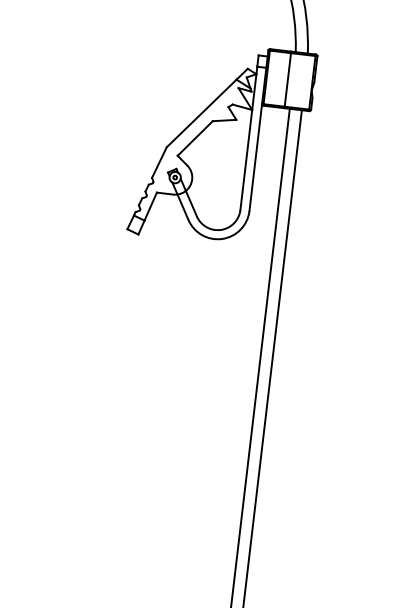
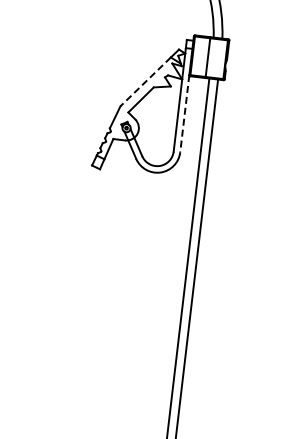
line: (201, 114) -> (145, 82), solid -> dashed
line: (255, 157) -> (184, 113), solid -> dashed

